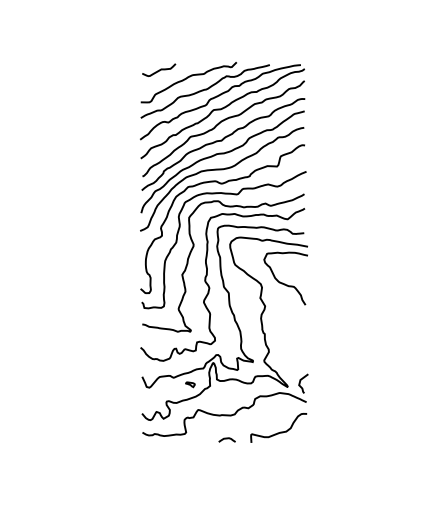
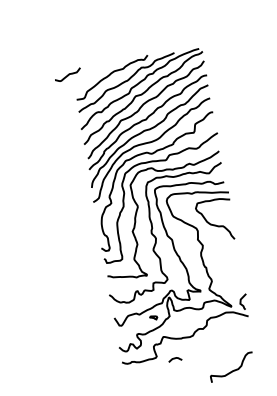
curve: (159, 69) -> (68, 74), moved
curve: (280, 431) -> (233, 369), moved
curve: (226, 439) -> (174, 359), moved

